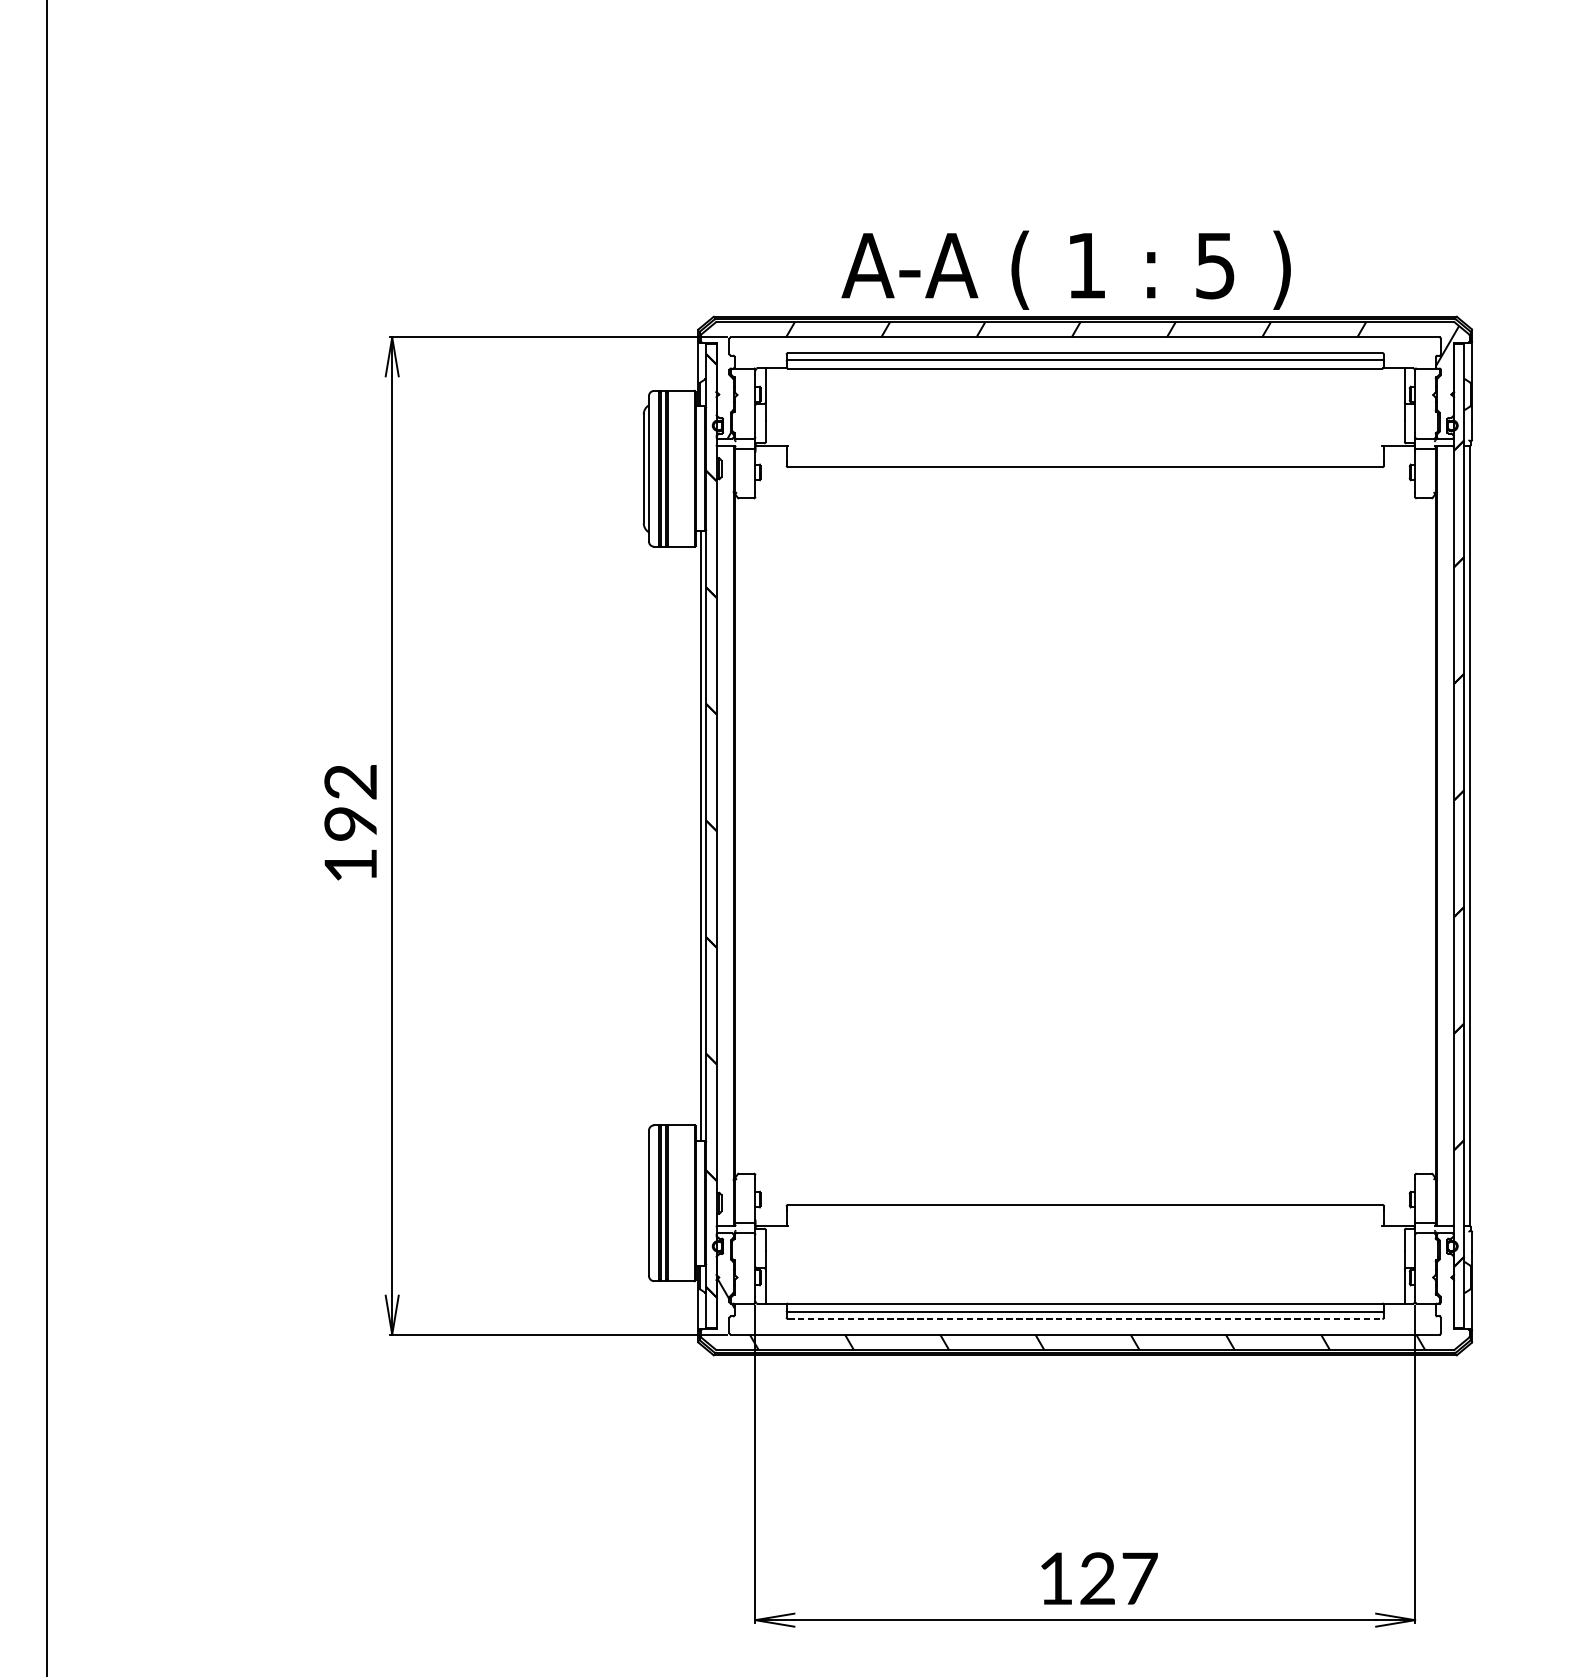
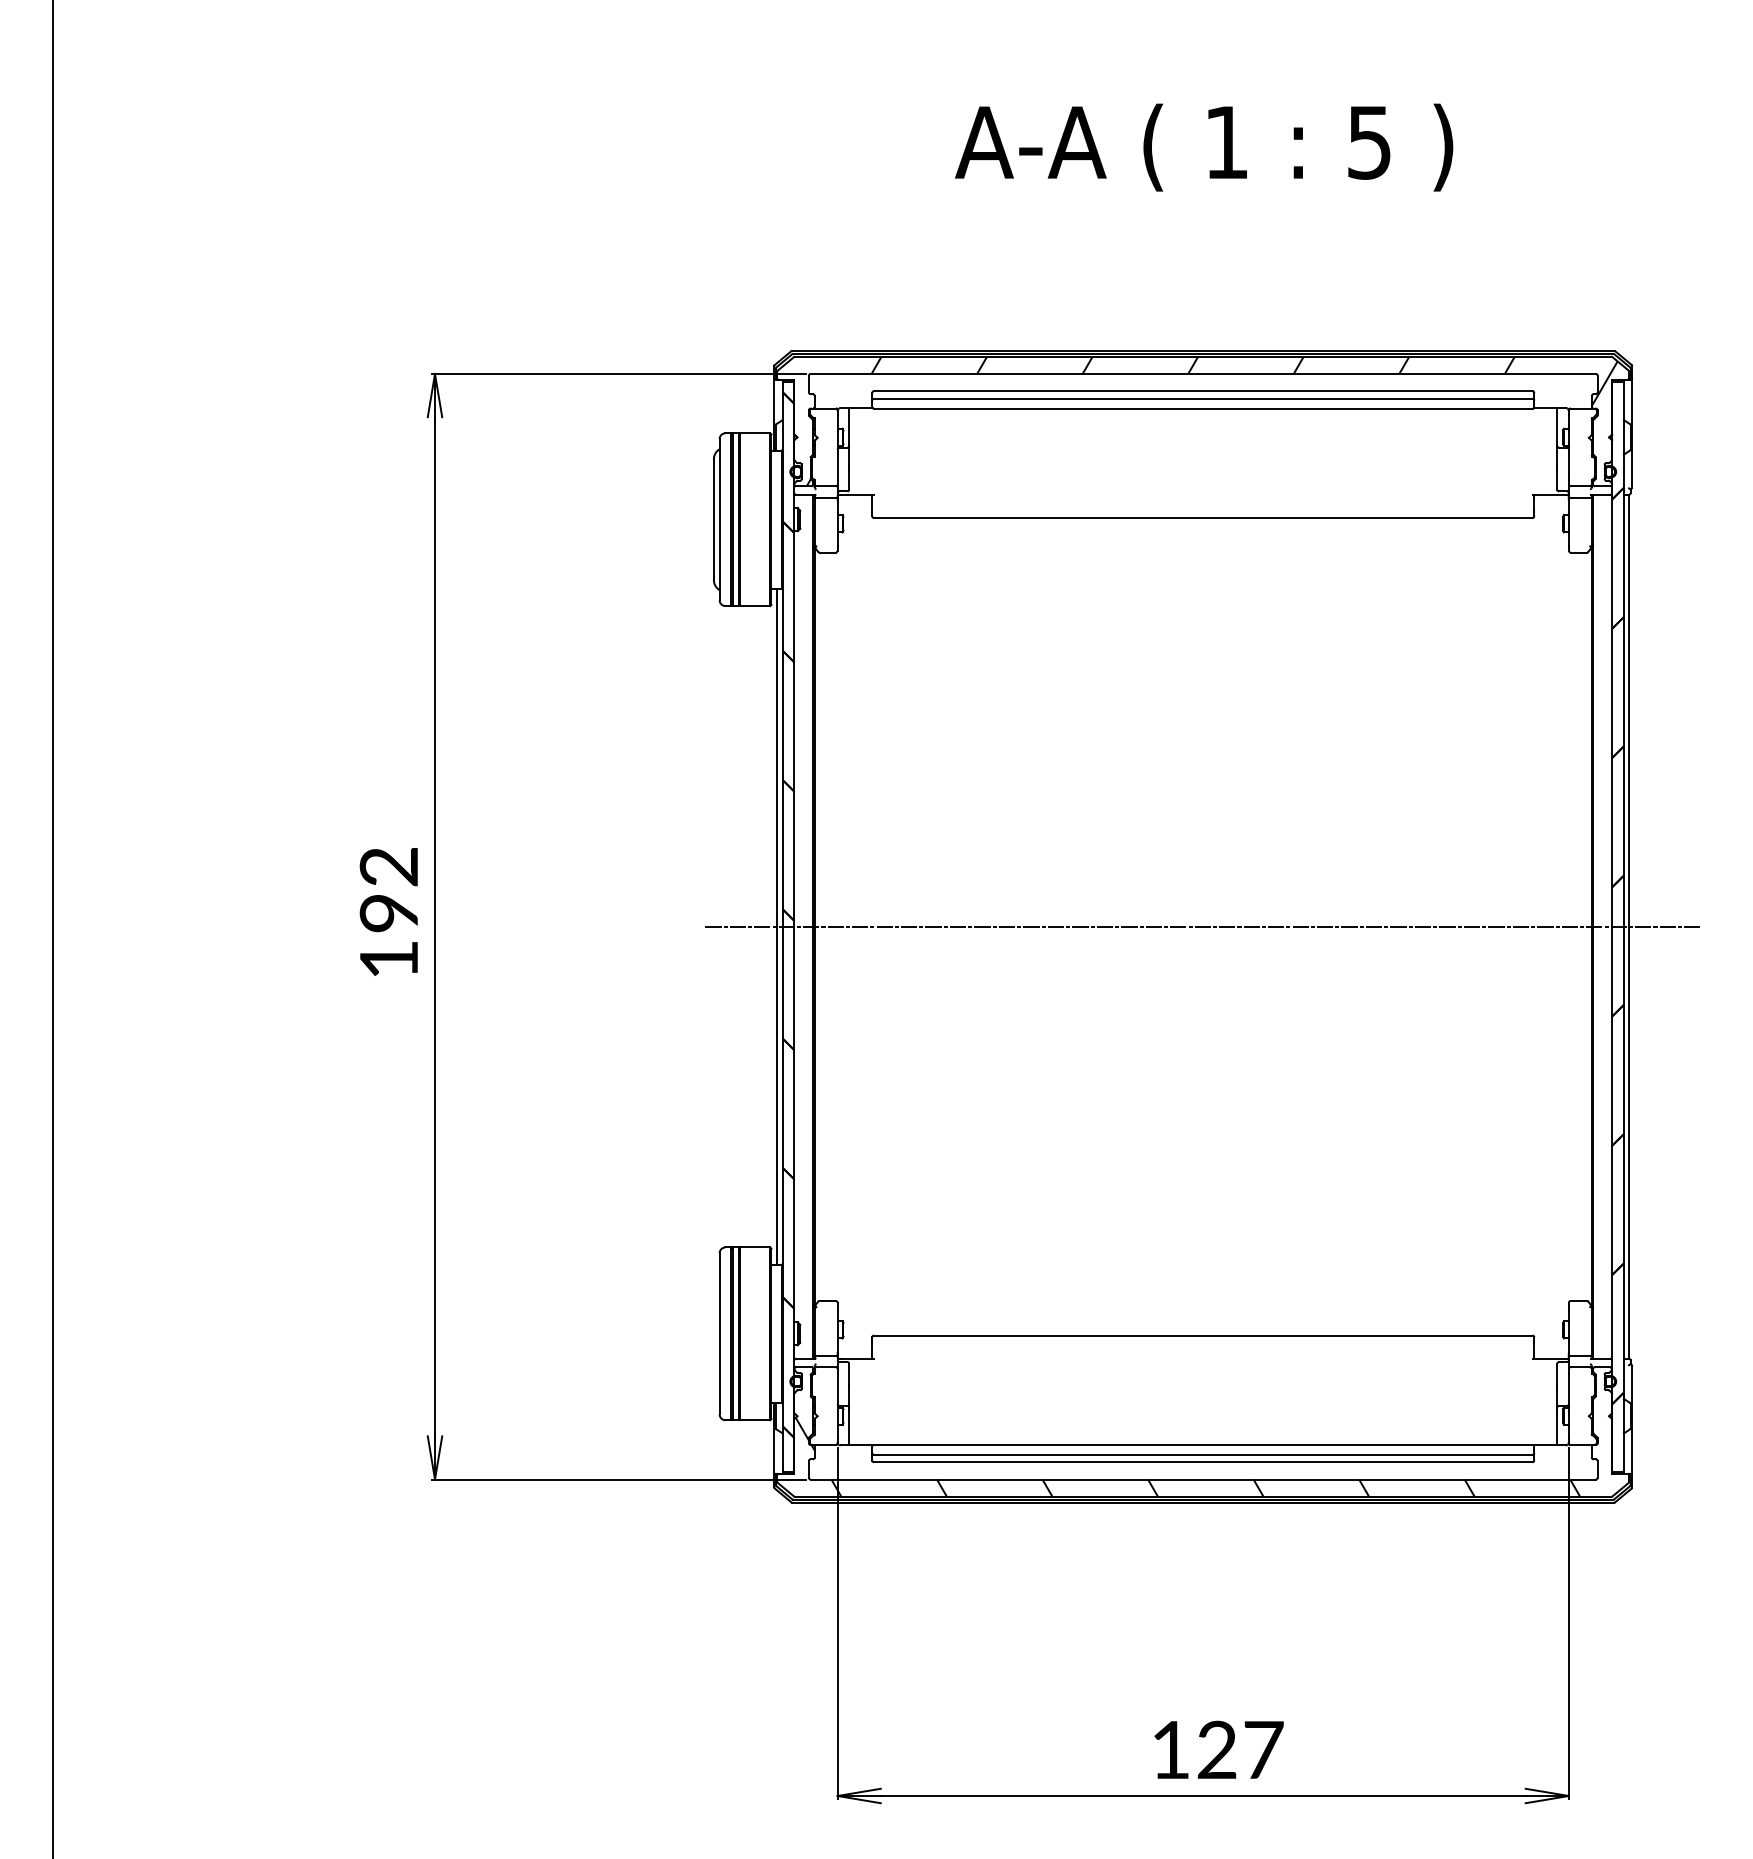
text: (1066, 270) -> (1204, 147), moved
line: (1085, 835) -> (1203, 926), added
line: (1085, 1319) -> (1203, 1462), dashed -> solid

